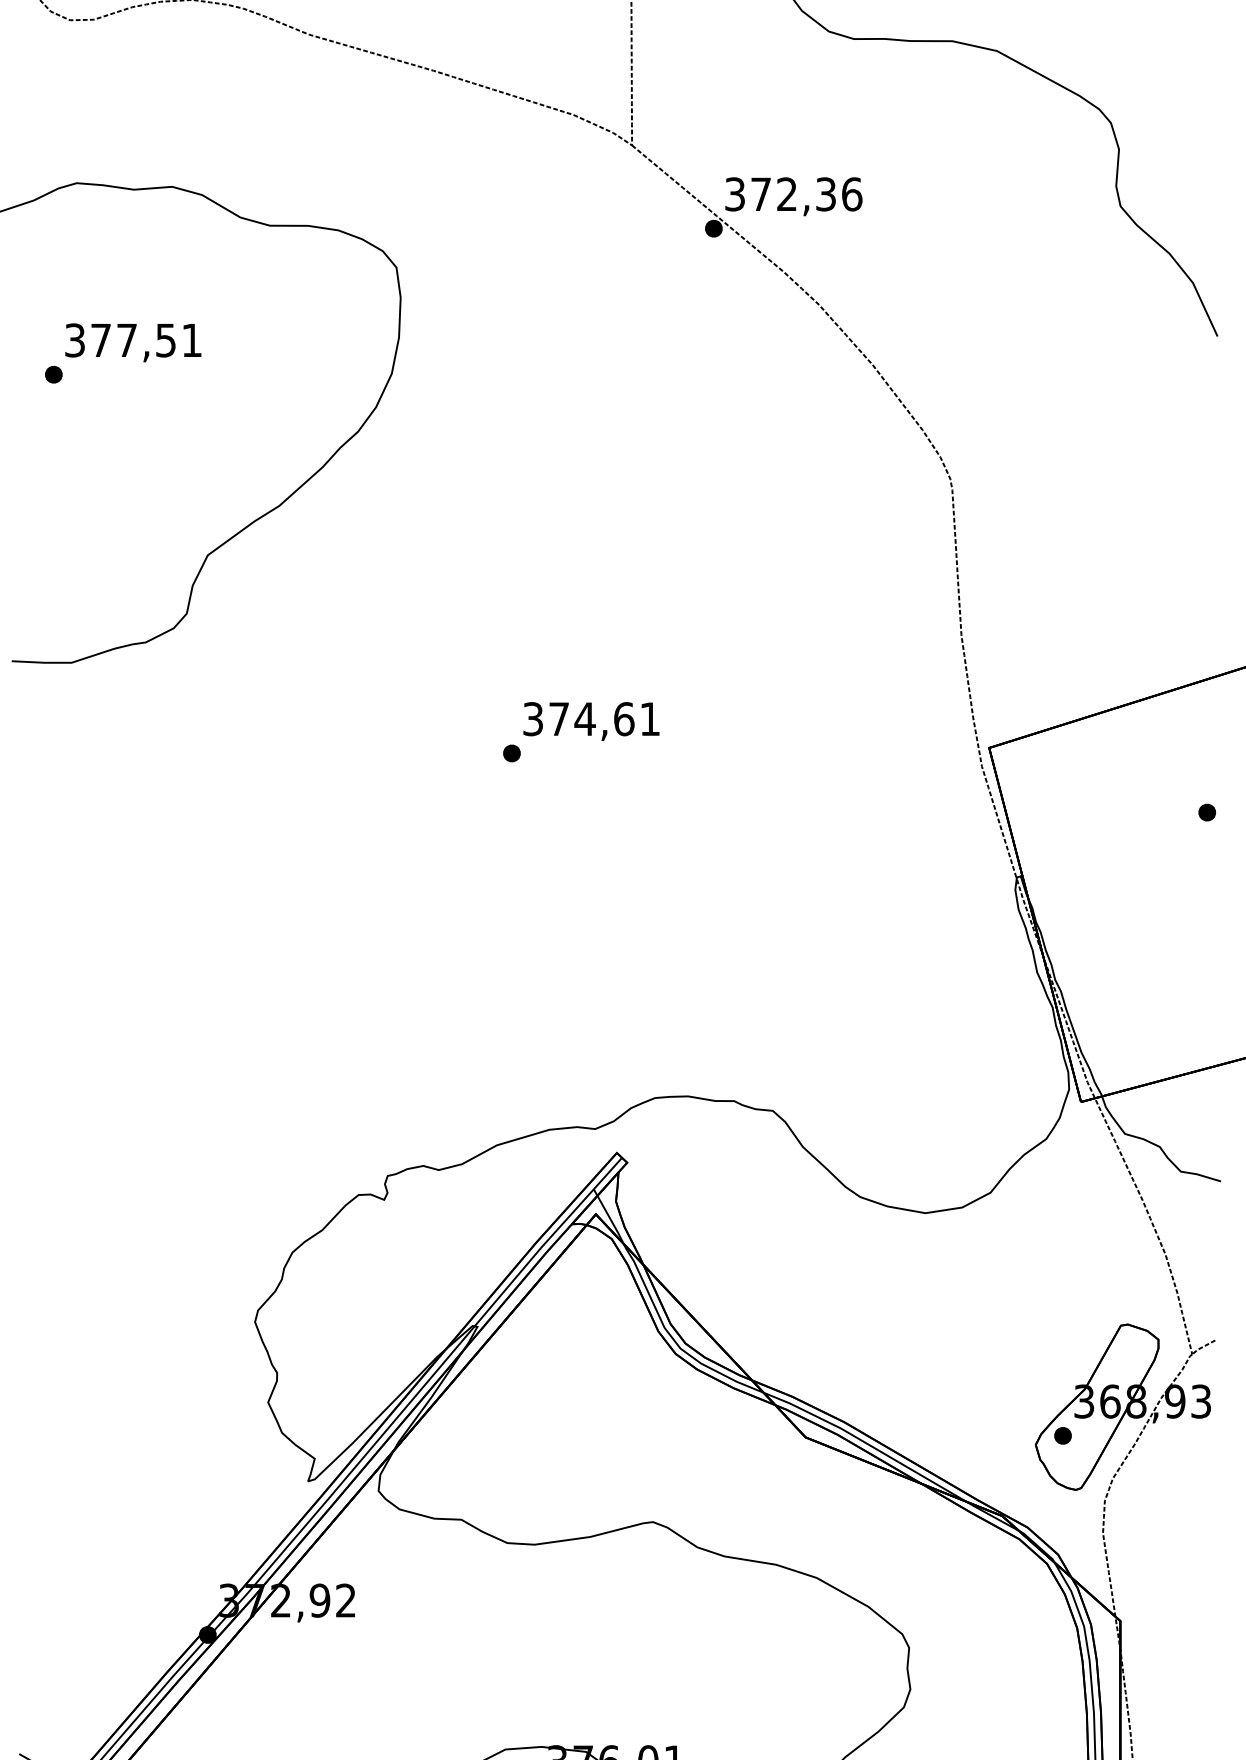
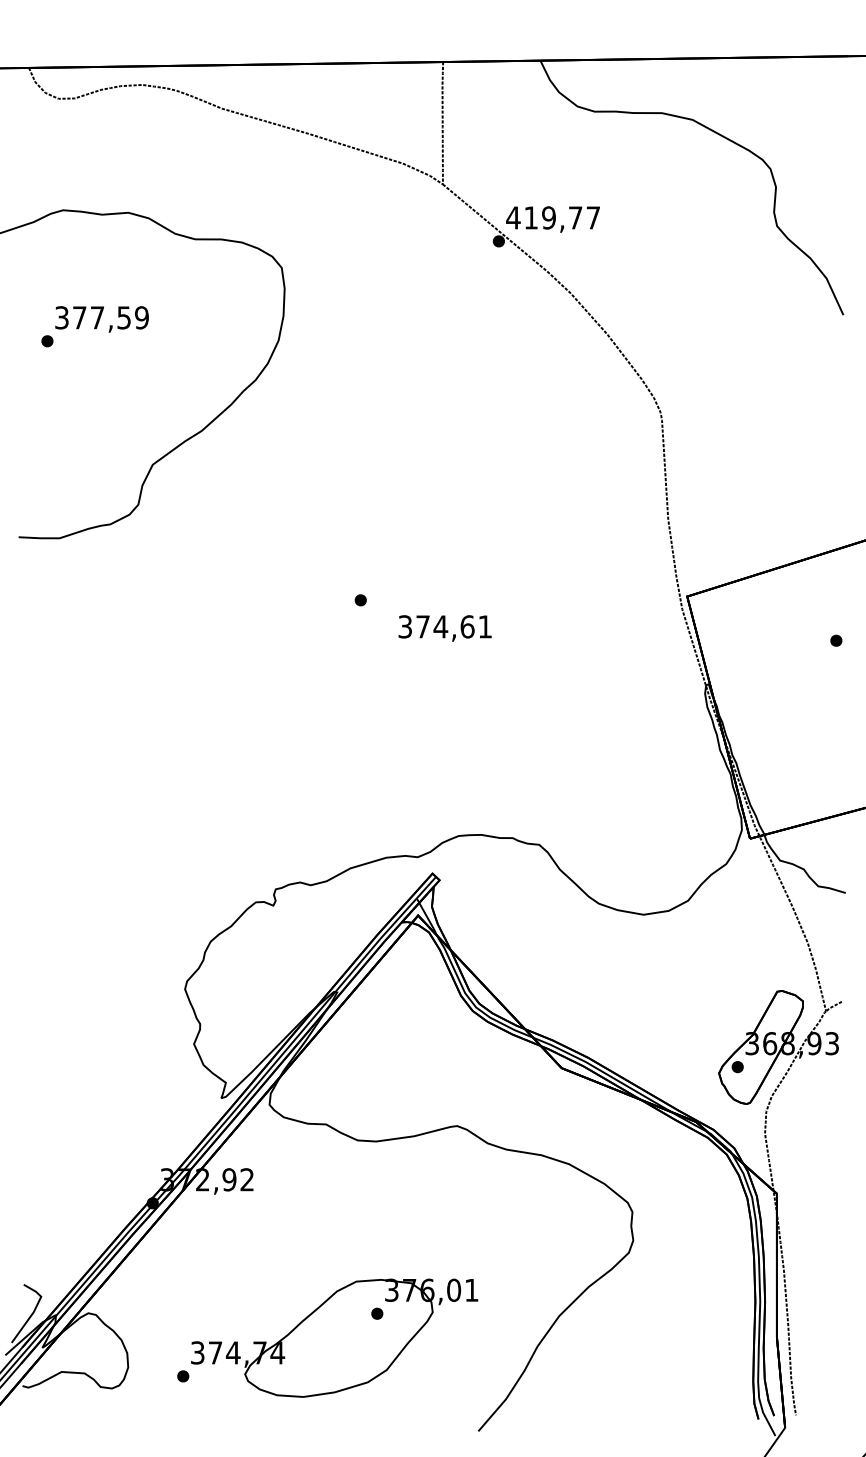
text: (793, 193) -> (553, 217), 372,36 -> 419,77
text: (191, 339) -> (141, 317), 377,51 -> 377,59
text: (590, 721) -> (444, 628), moved

